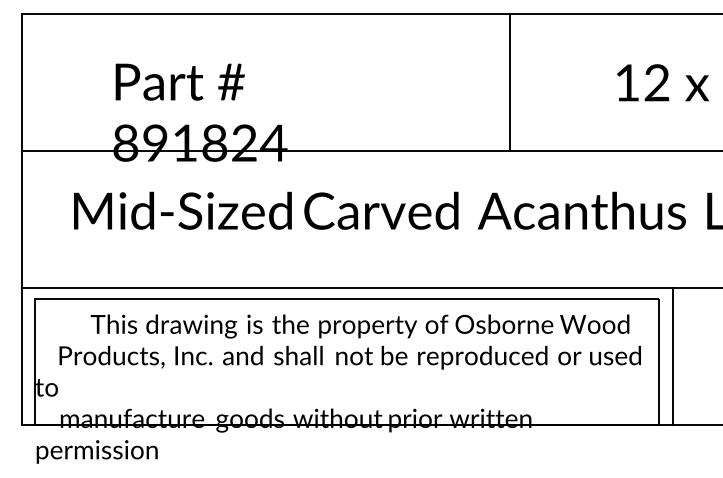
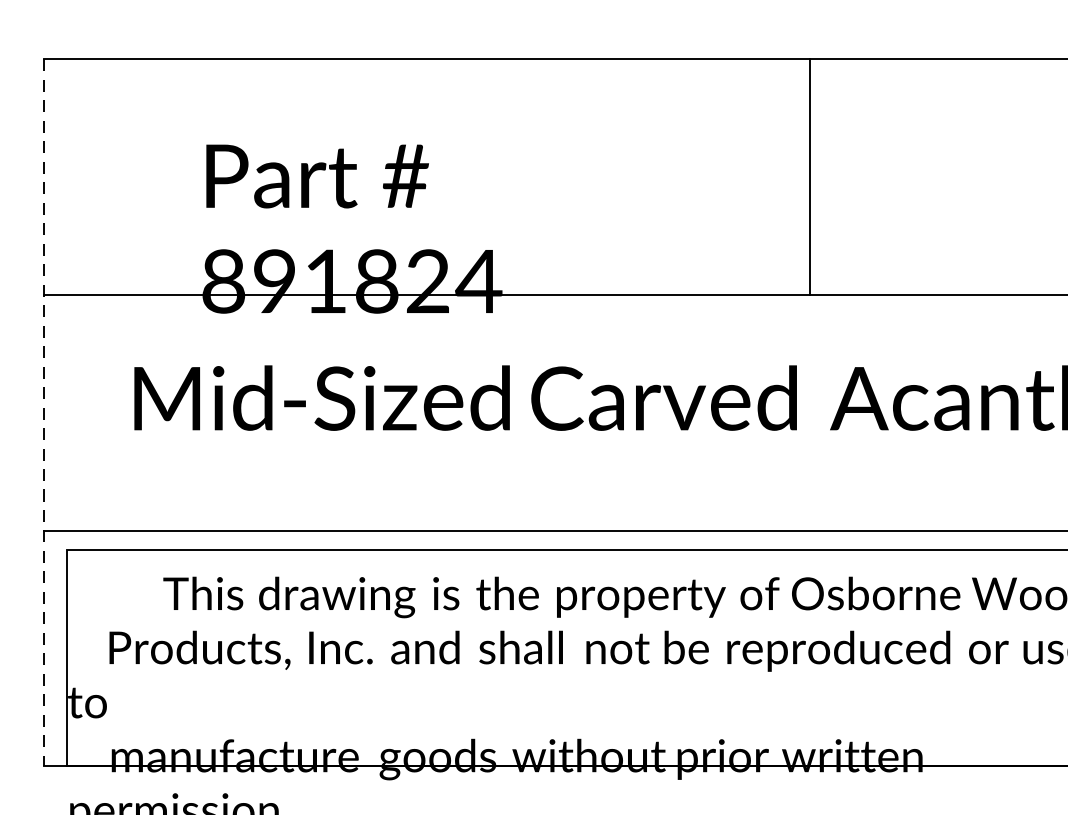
line: (510, 82) -> (810, 177), moved
line: (21, 219) -> (43, 413), solid -> dashed

